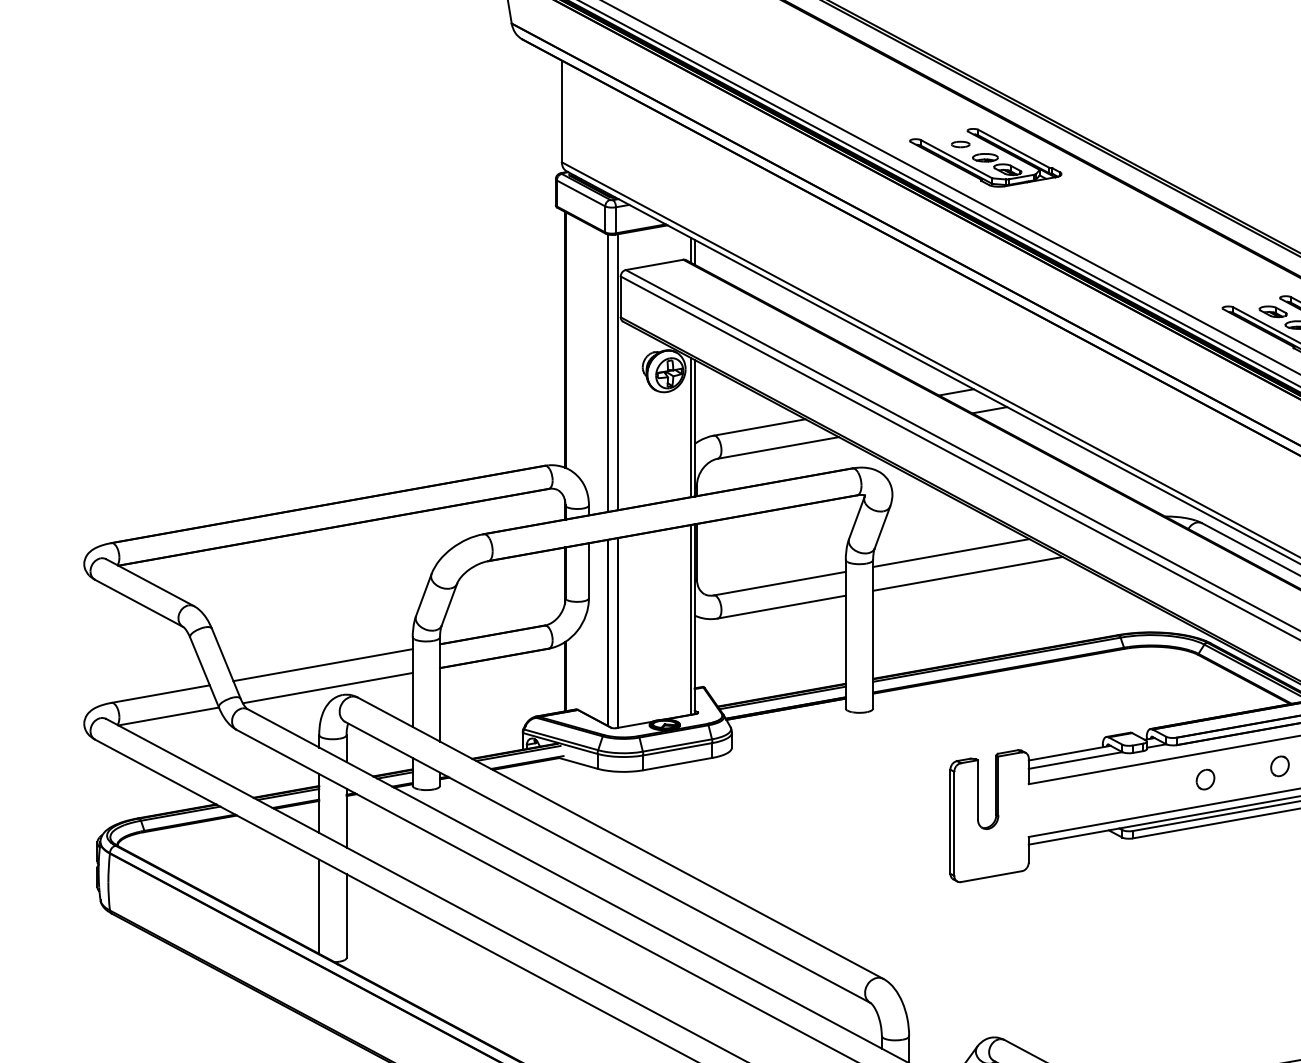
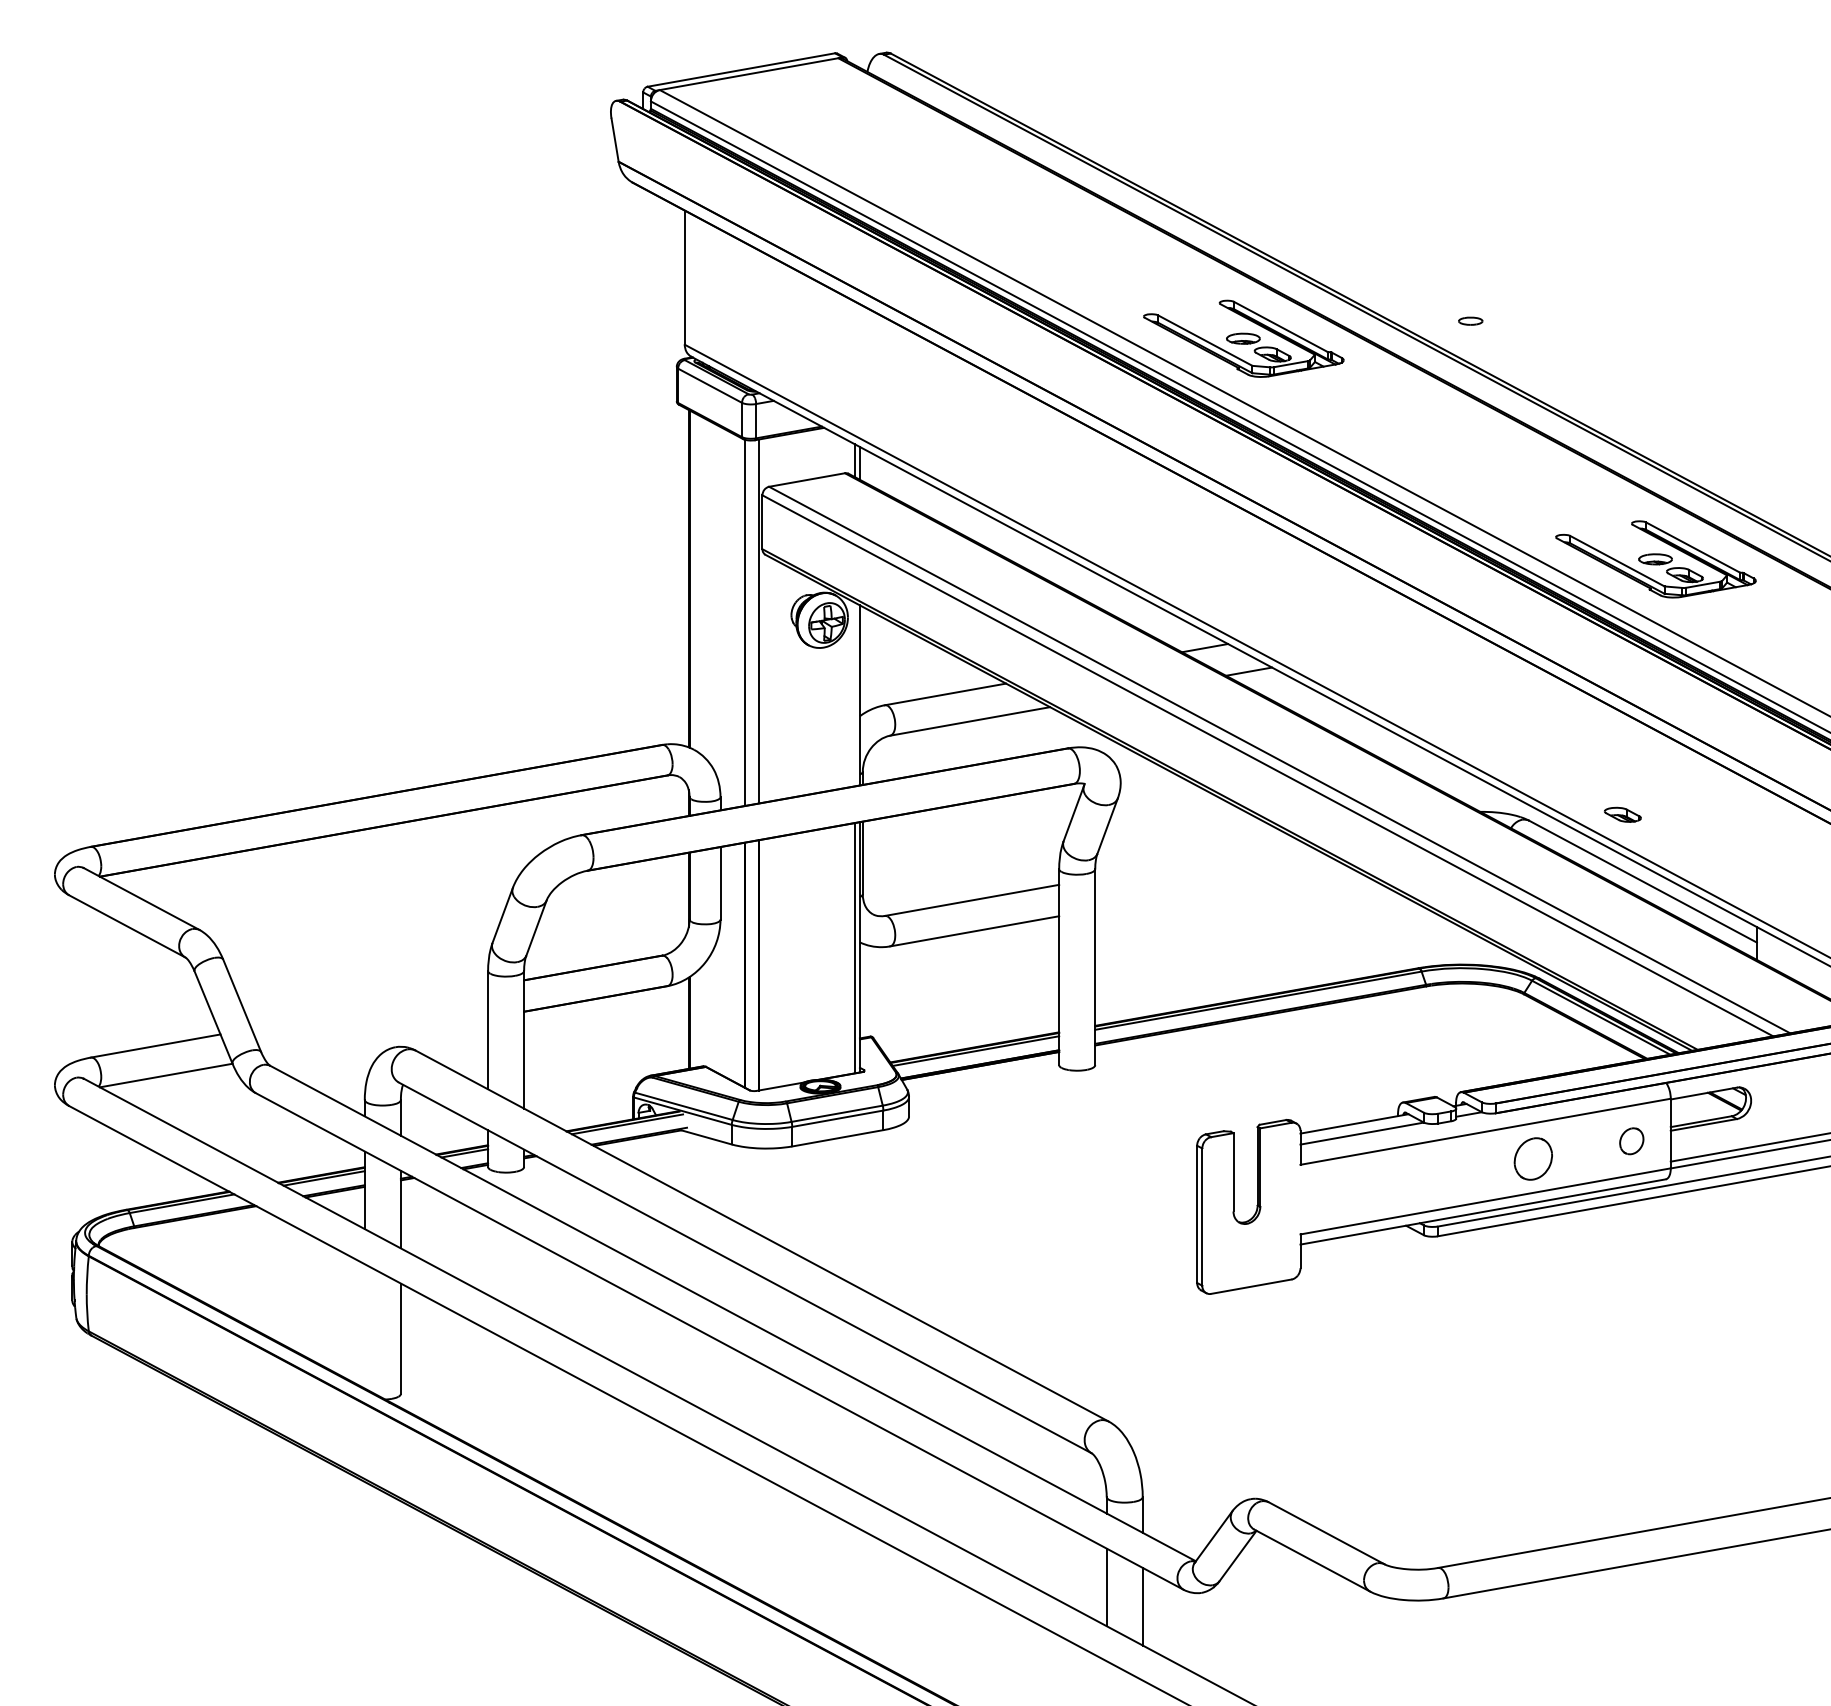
part: (960, 143) -> (1470, 320), moved
part: (1272, 311) -> (1622, 814), moved
line: (690, 427) -> (854, 694), removed
line: (951, 552) -> (1198, 859), removed
line: (968, 573) -> (1220, 887), removed
line: (322, 664) -> (369, 1007), removed
line: (328, 688) -> (376, 1038), removed
part: (1205, 779) -> (1533, 1158), size x1.6
line: (319, 906) -> (364, 1326), removed

